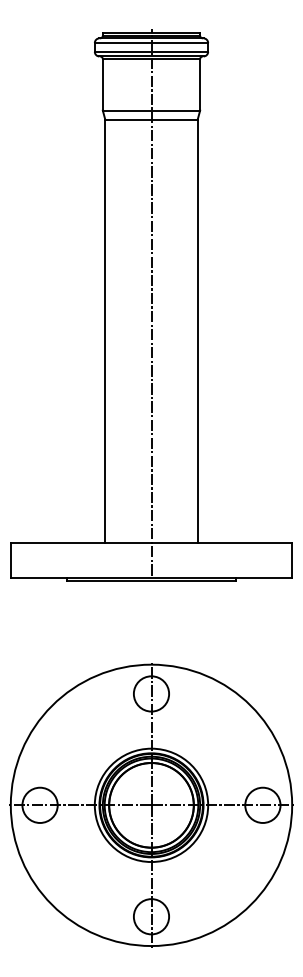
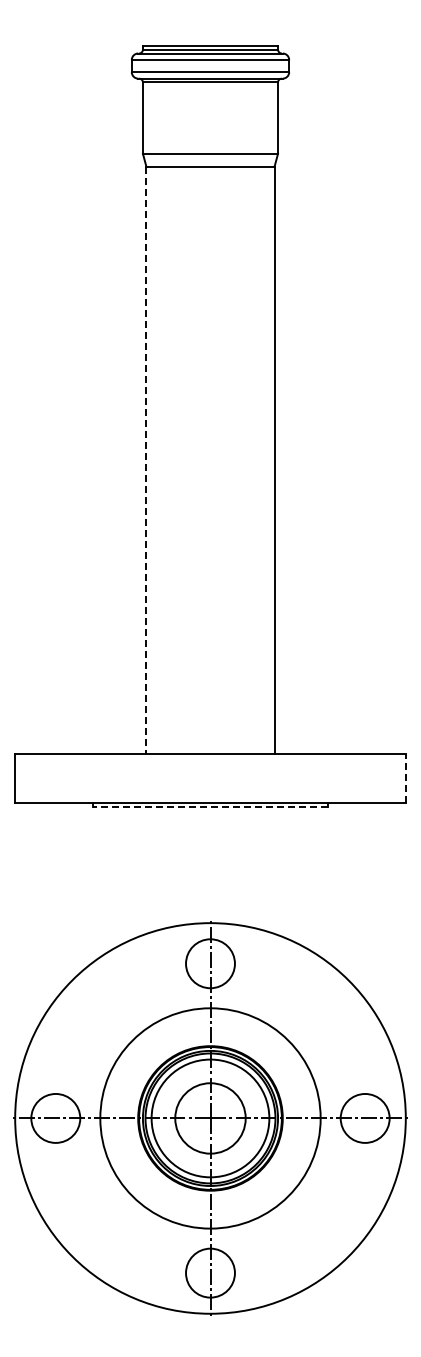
line: (151, 301) -> (210, 419), removed
line: (105, 331) -> (146, 460), solid -> dashed
line: (291, 560) -> (405, 778), solid -> dashed
line: (151, 581) -> (210, 807), solid -> dashed
circle: (151, 805) -> (210, 1118), size x0.6
circle: (151, 805) -> (210, 1118), size x1.4

